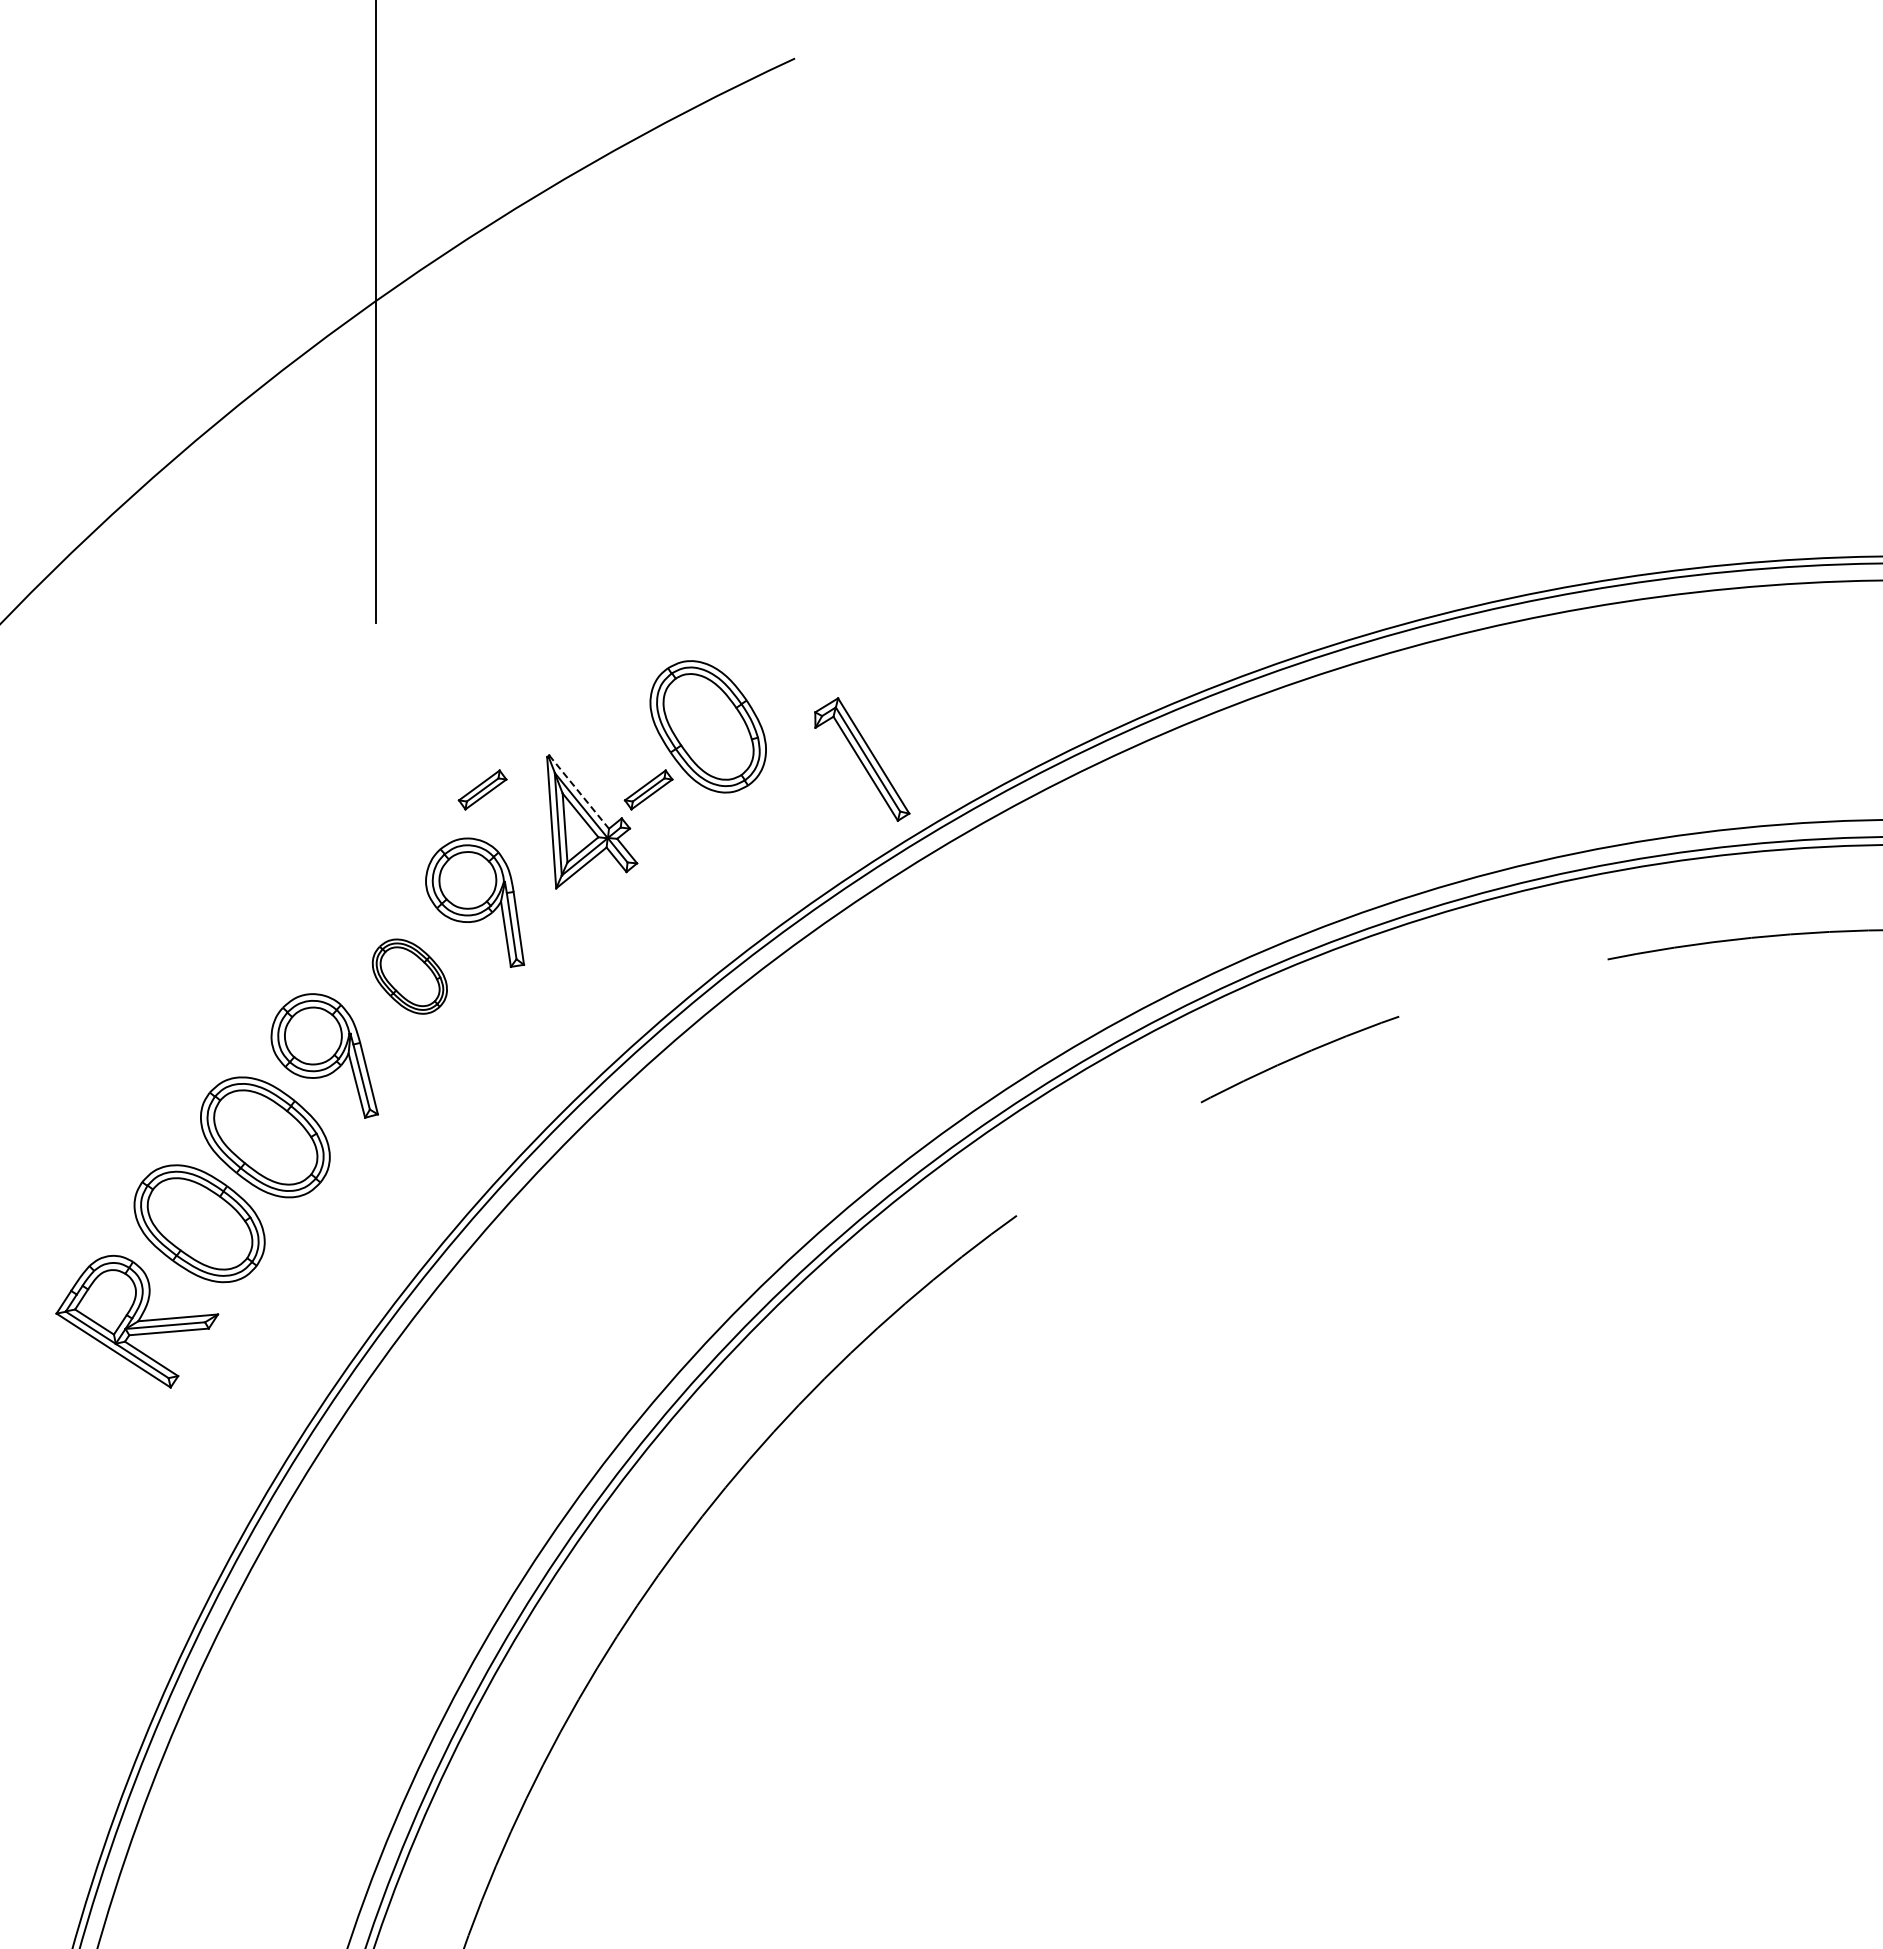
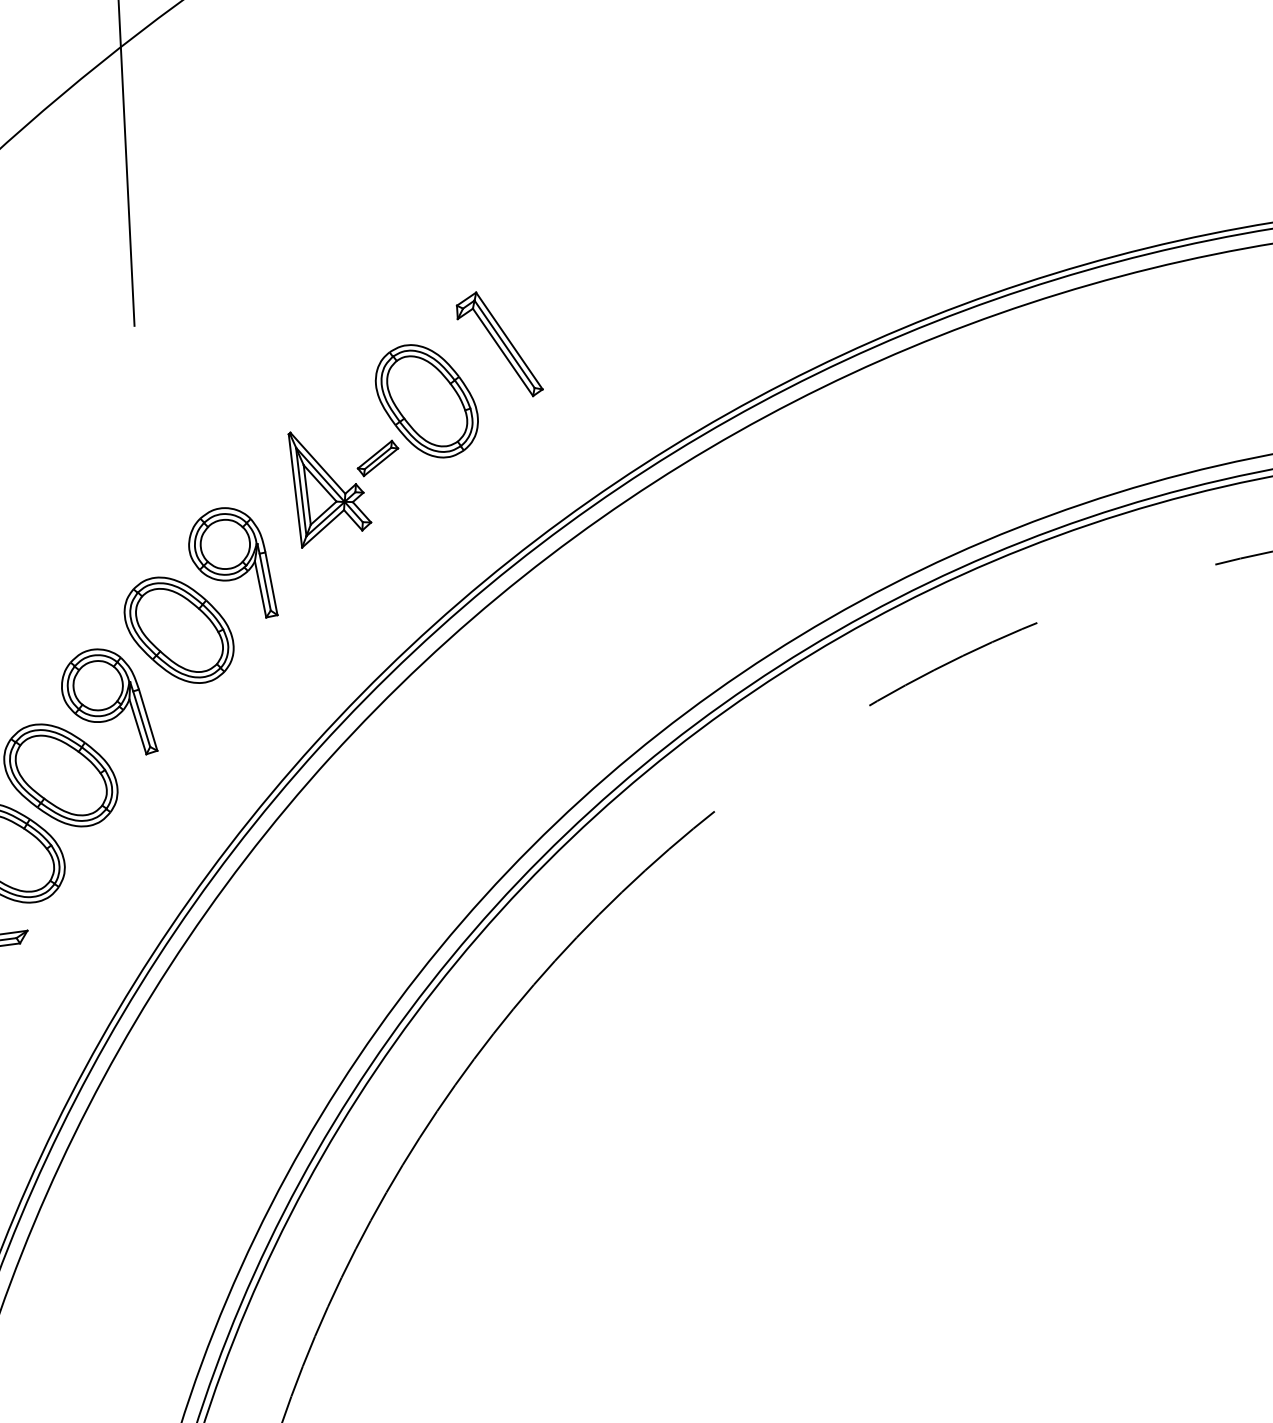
part: (862, 759) -> (499, 344), moved
part: (482, 789) -> (234, 465), removed
line: (579, 792) -> (318, 463), dashed -> solid
part: (409, 976) -> (178, 630), size x1.67

